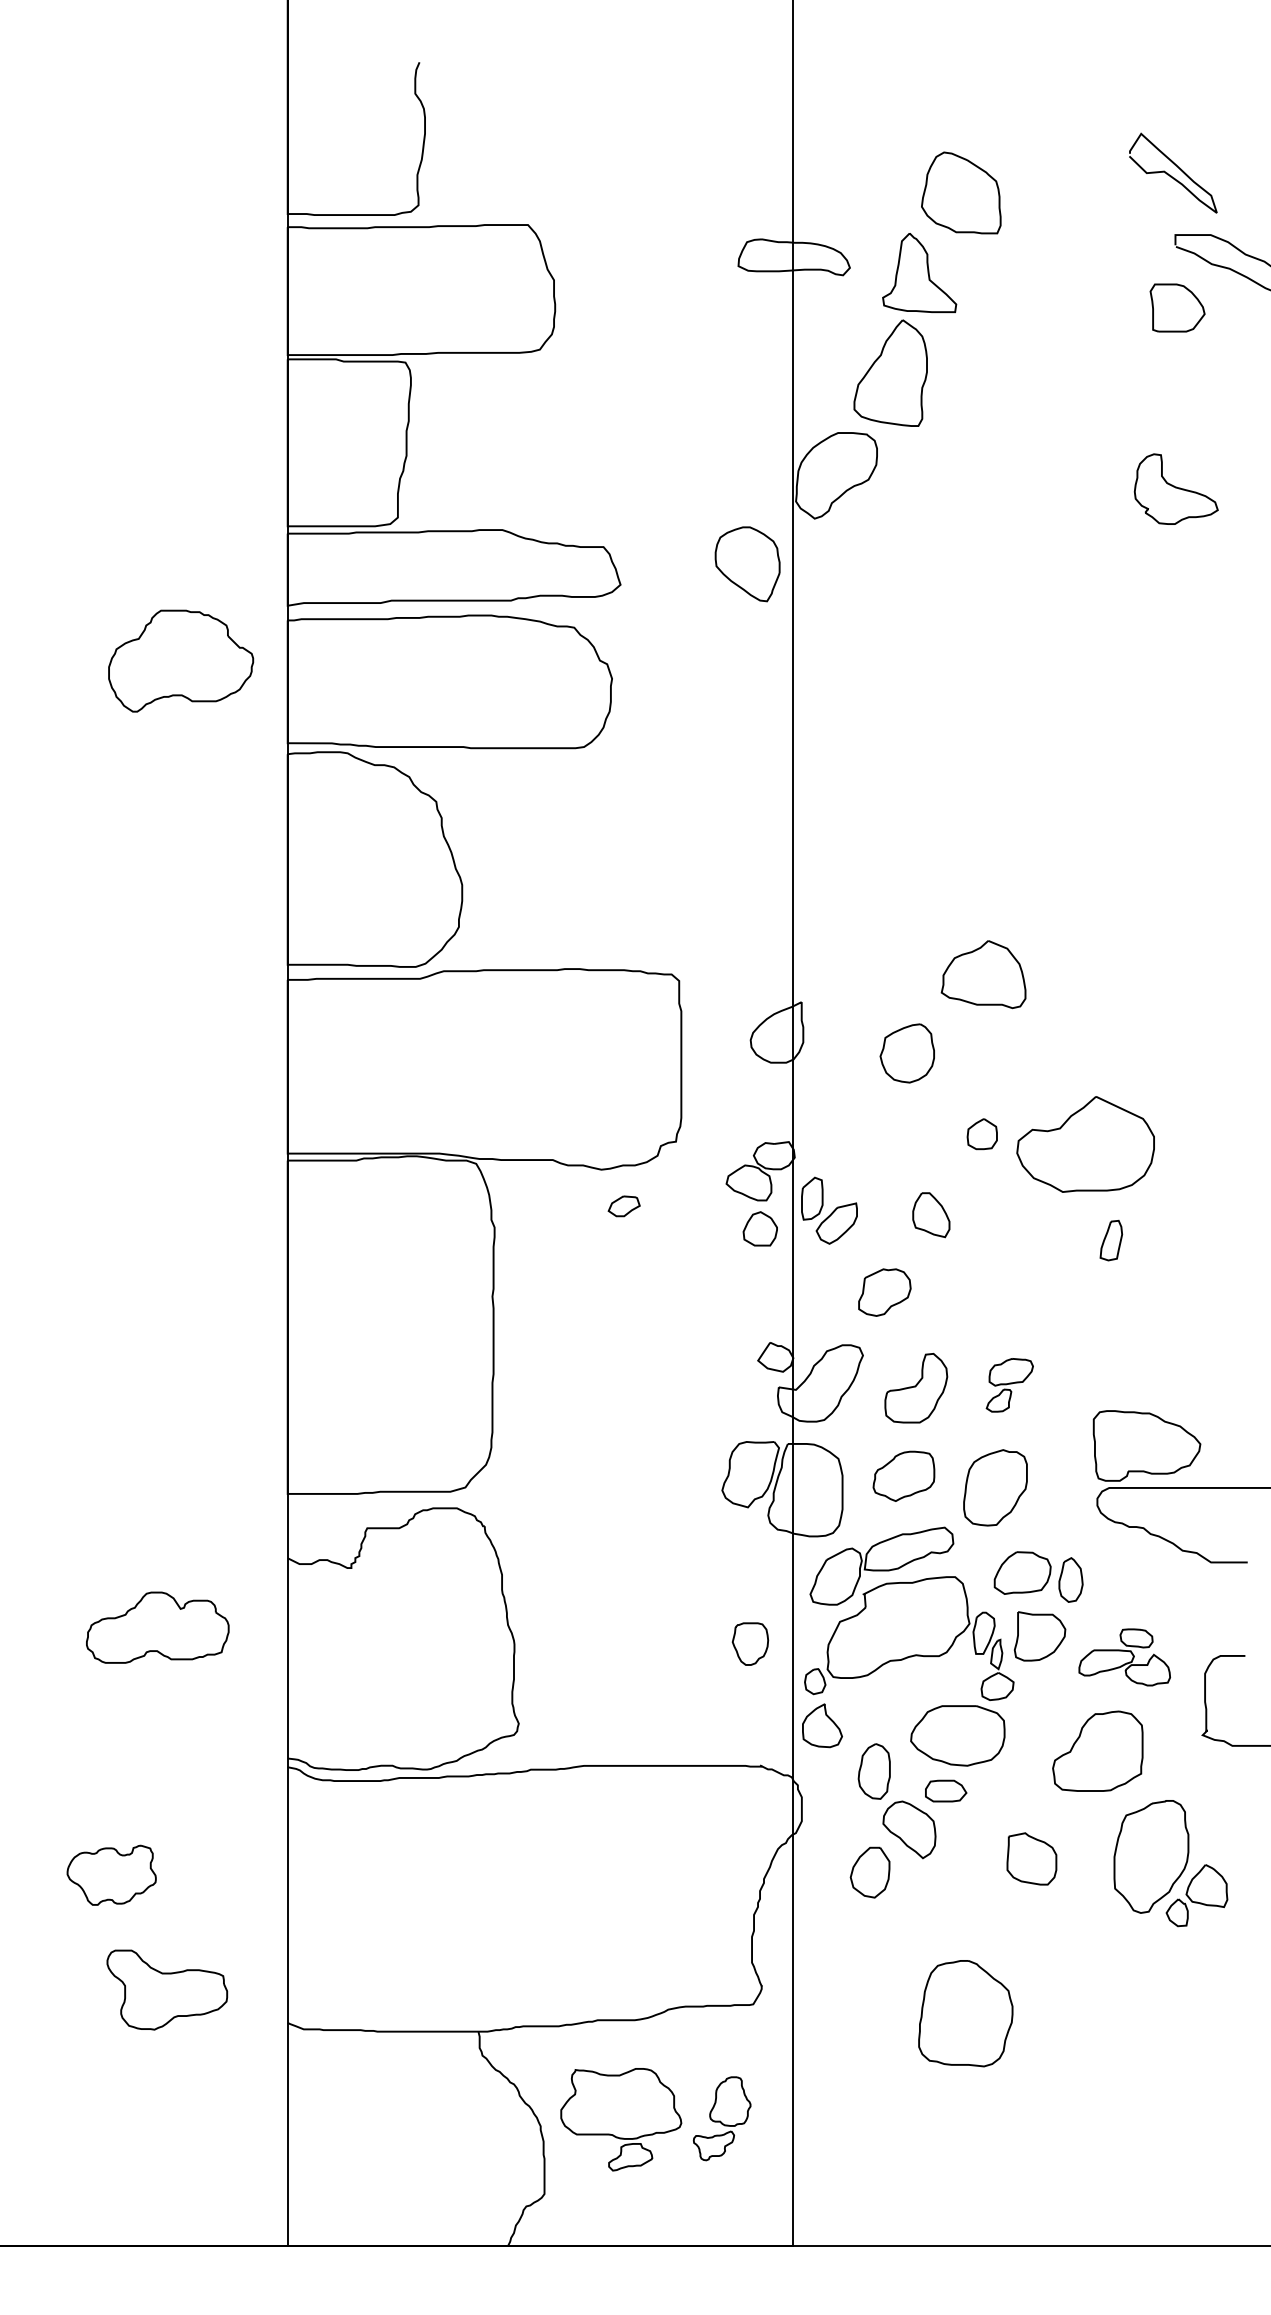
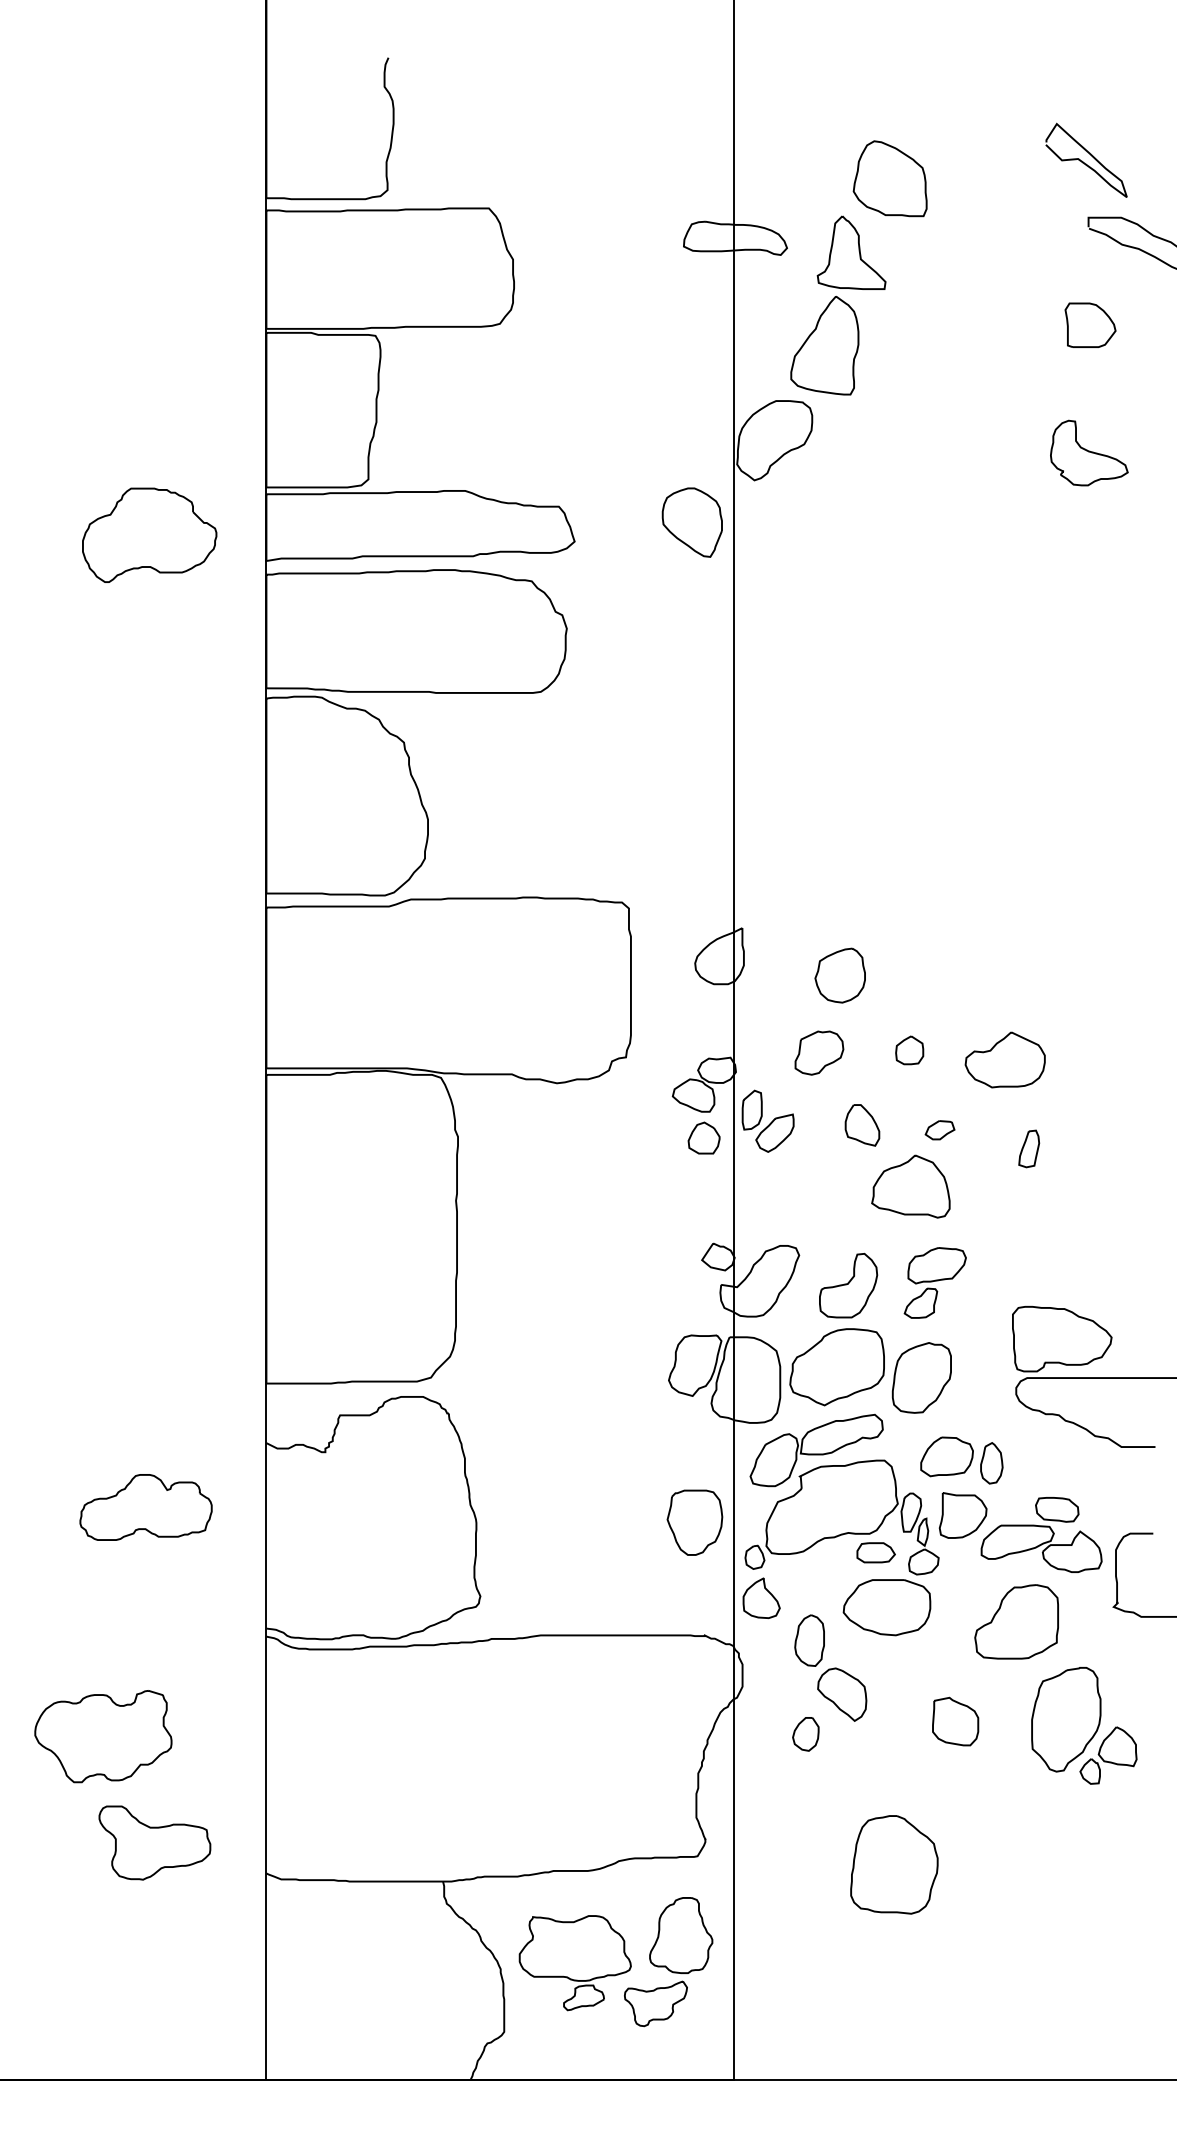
part: (1177, 307) -> (1090, 324), moved
part: (180, 660) -> (149, 534), moved
part: (983, 974) -> (910, 1186), moved
part: (1084, 1144) -> (1004, 1059), size x0.62
part: (623, 1206) -> (939, 1130), moved
part: (884, 1291) -> (819, 1052), moved
part: (1009, 1384) -> (934, 1282), size x1.43
part: (903, 1476) -> (836, 1367), size x1.67
part: (749, 1643) -> (694, 1522), size x1.67
part: (1124, 1656) -> (1041, 1534), size x1.43
part: (945, 1790) -> (875, 1552), moved
part: (869, 1872) -> (805, 1734), size x0.71
part: (111, 1875) -> (103, 1736), size x1.67
part: (721, 2119) -> (668, 1962), size x1.67

